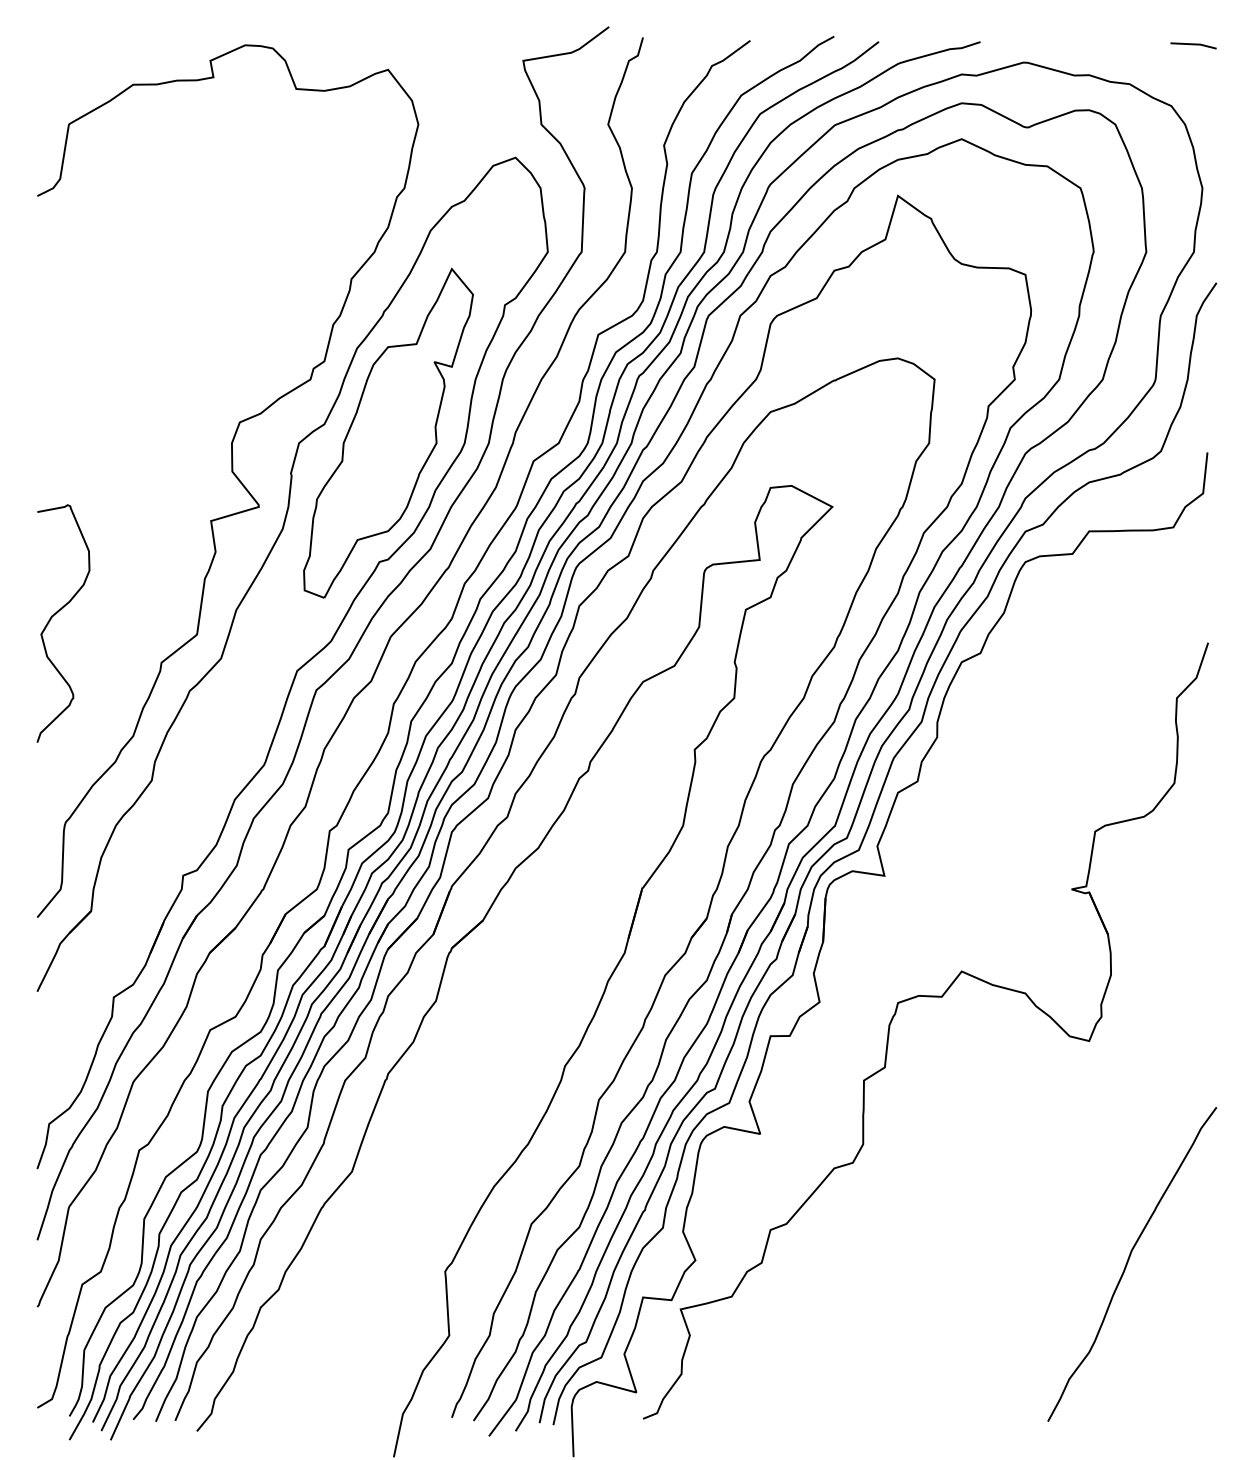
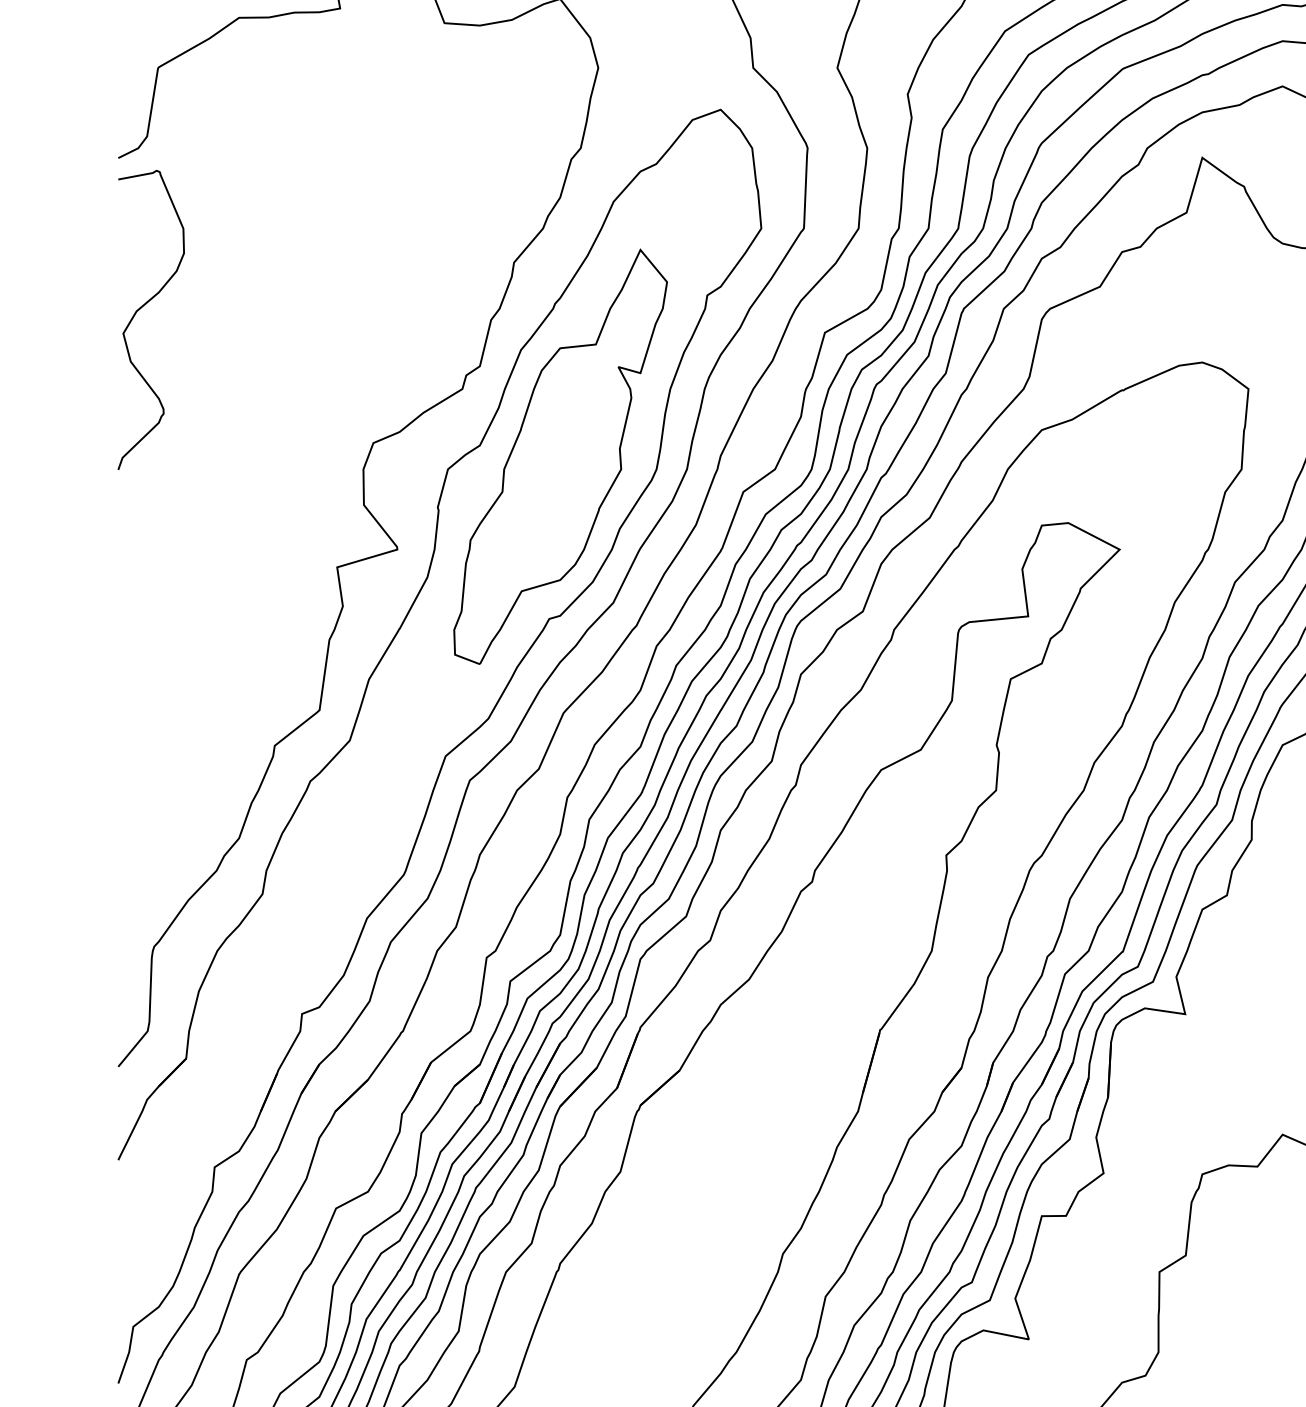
curve: (56, 614) -> (142, 308), moved

